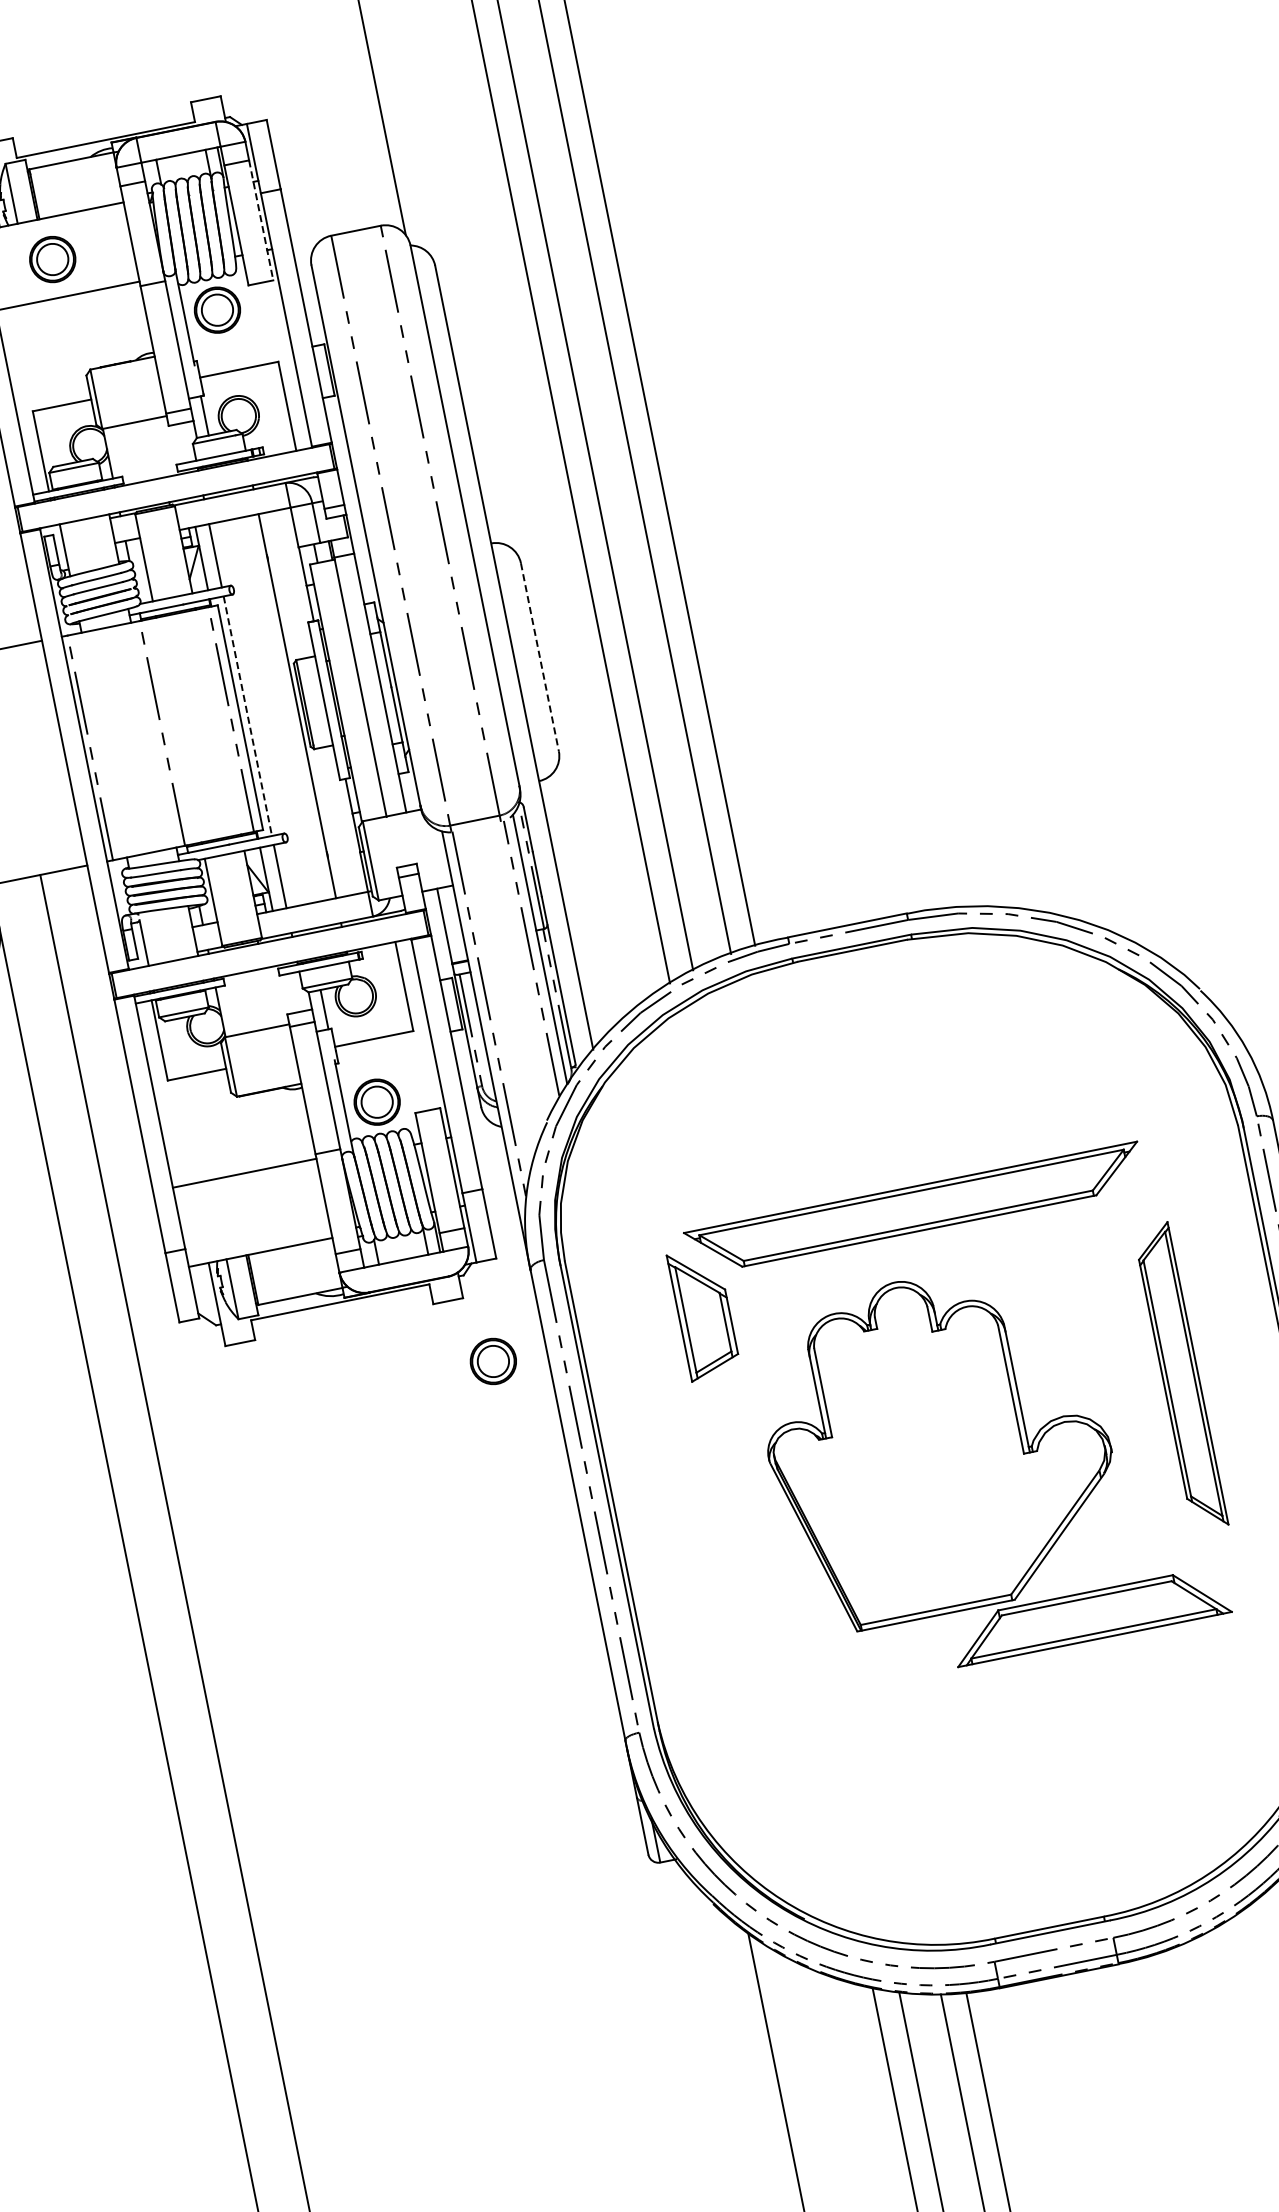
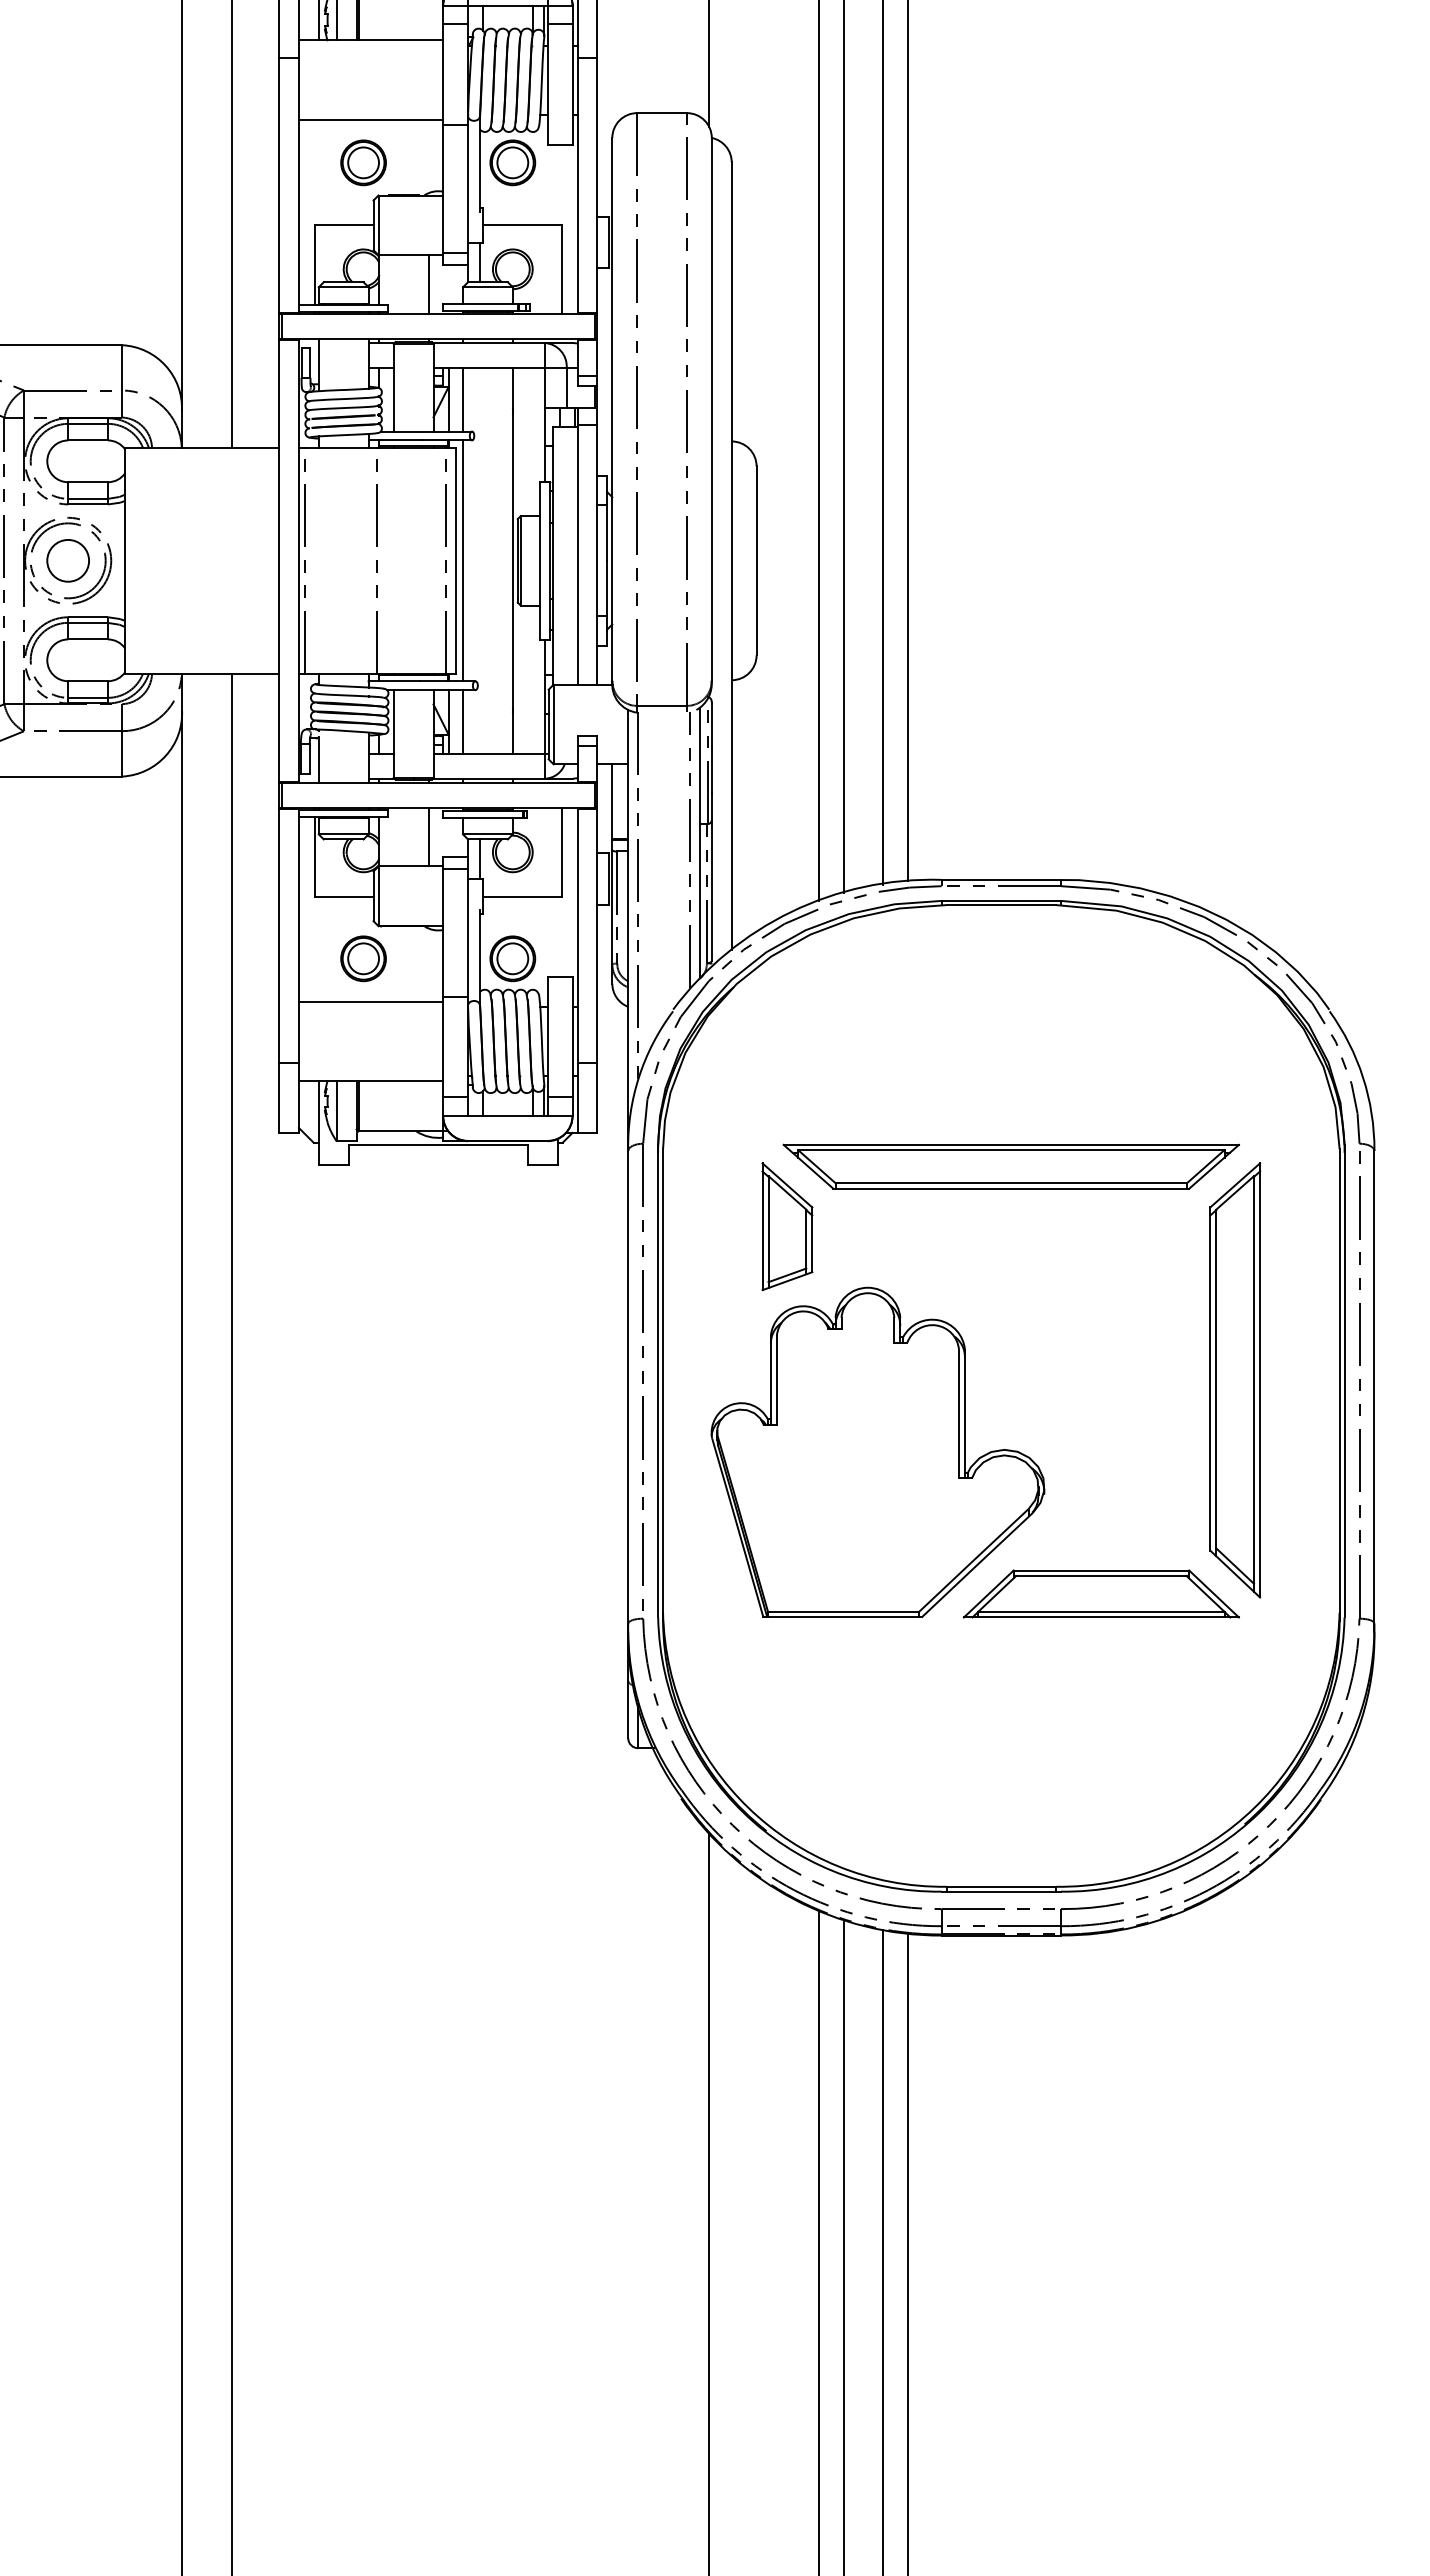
line: (261, 221) -> (572, 85), dashed -> solid
part: (52, 259) -> (363, 162), moved
line: (157, 448) -> (428, 284), added
line: (539, 656) -> (756, 560), dashed -> solid
line: (248, 716) -> (463, 561), dashed -> solid
line: (268, 997) -> (428, 836), added
part: (493, 1361) -> (363, 958), moved
part: (1180, 1376) -> (1235, 1380), size x1.43
part: (937, 1443) -> (877, 1451), moved

